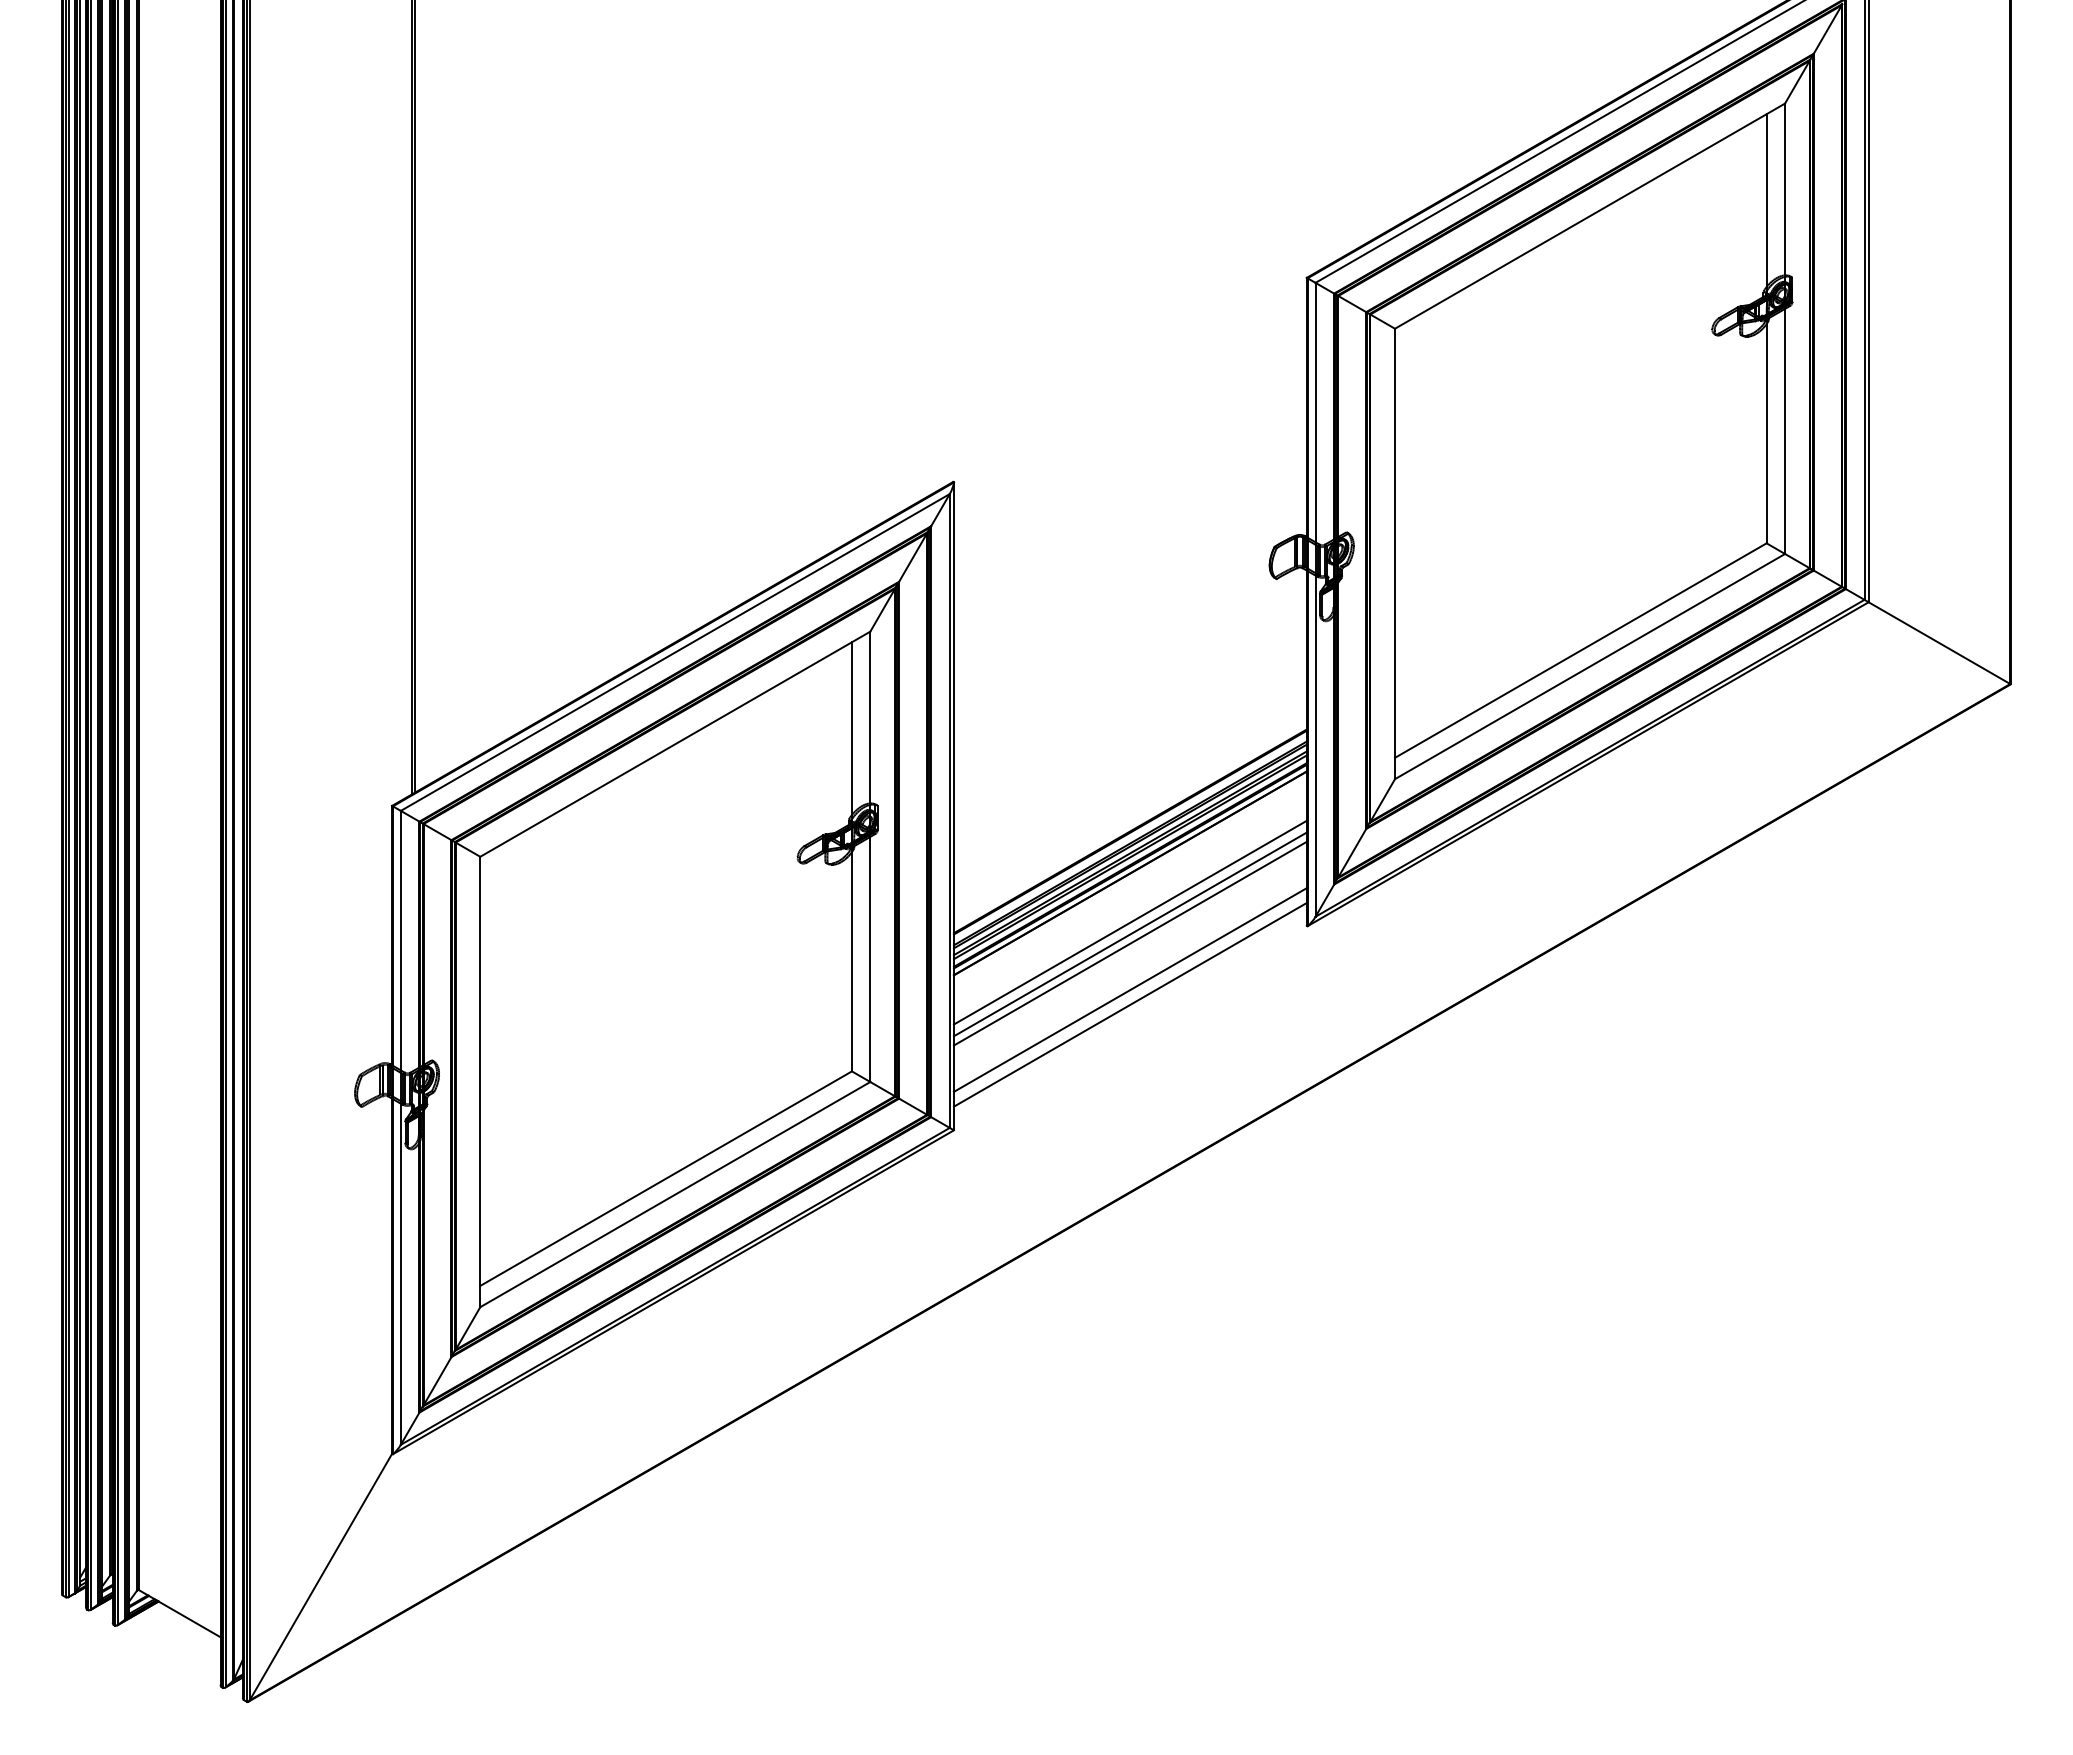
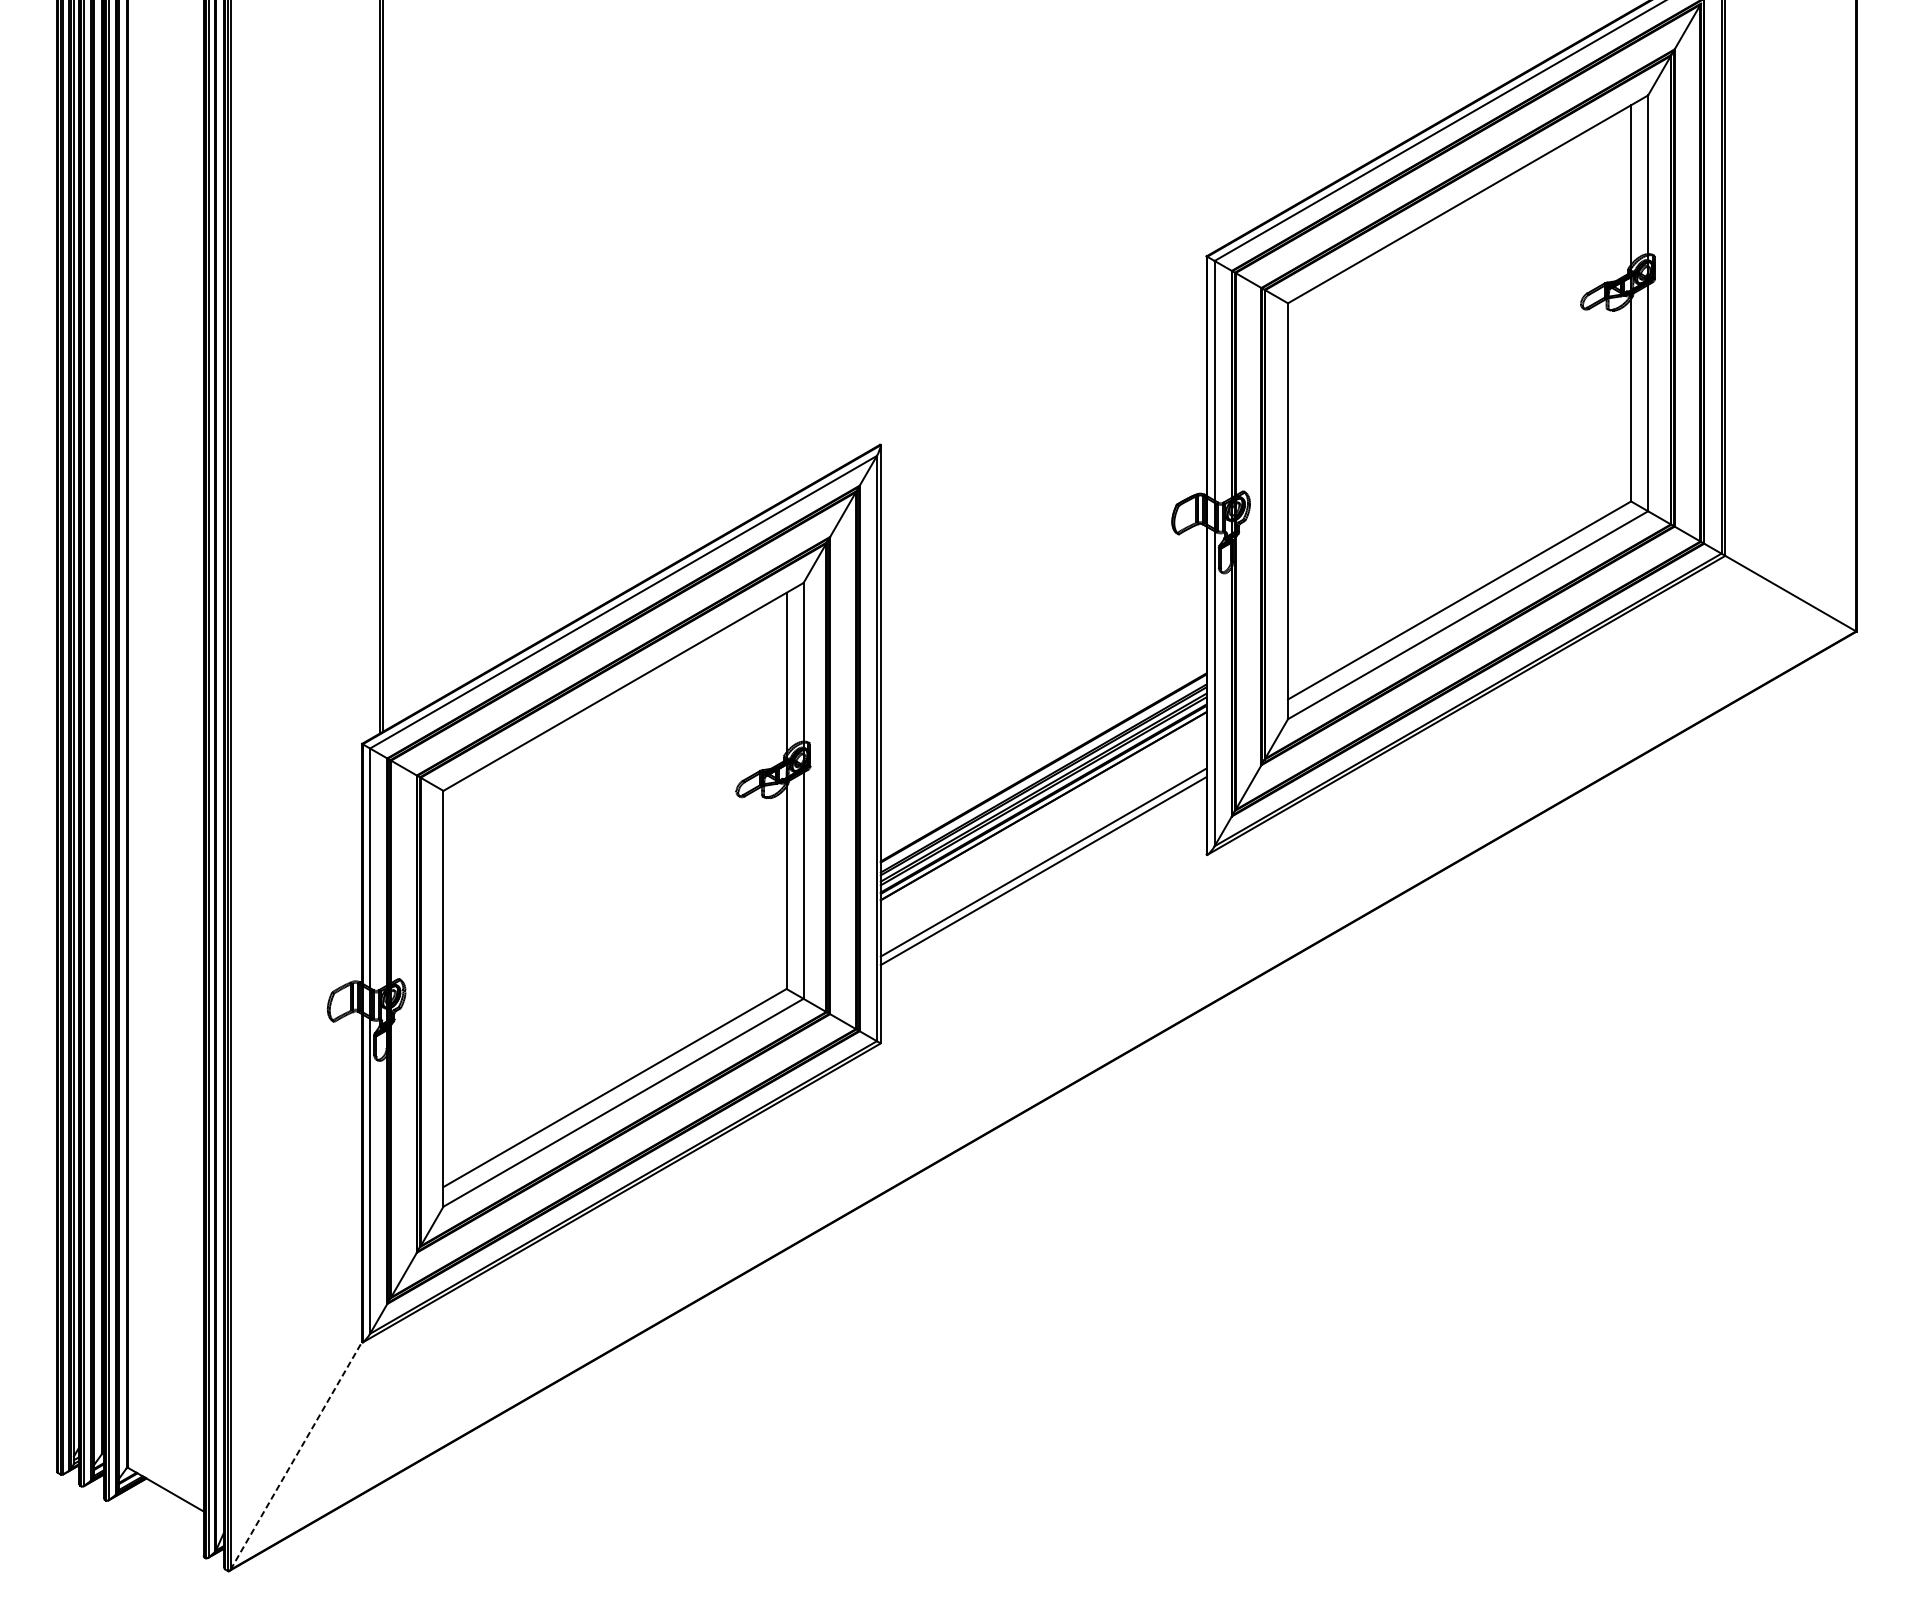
line: (1129, 922) -> (1042, 851), removed
line: (1129, 989) -> (1042, 913), removed
line: (1129, 1004) -> (1042, 927), removed
line: (321, 1576) -> (296, 1455), solid -> dashed

